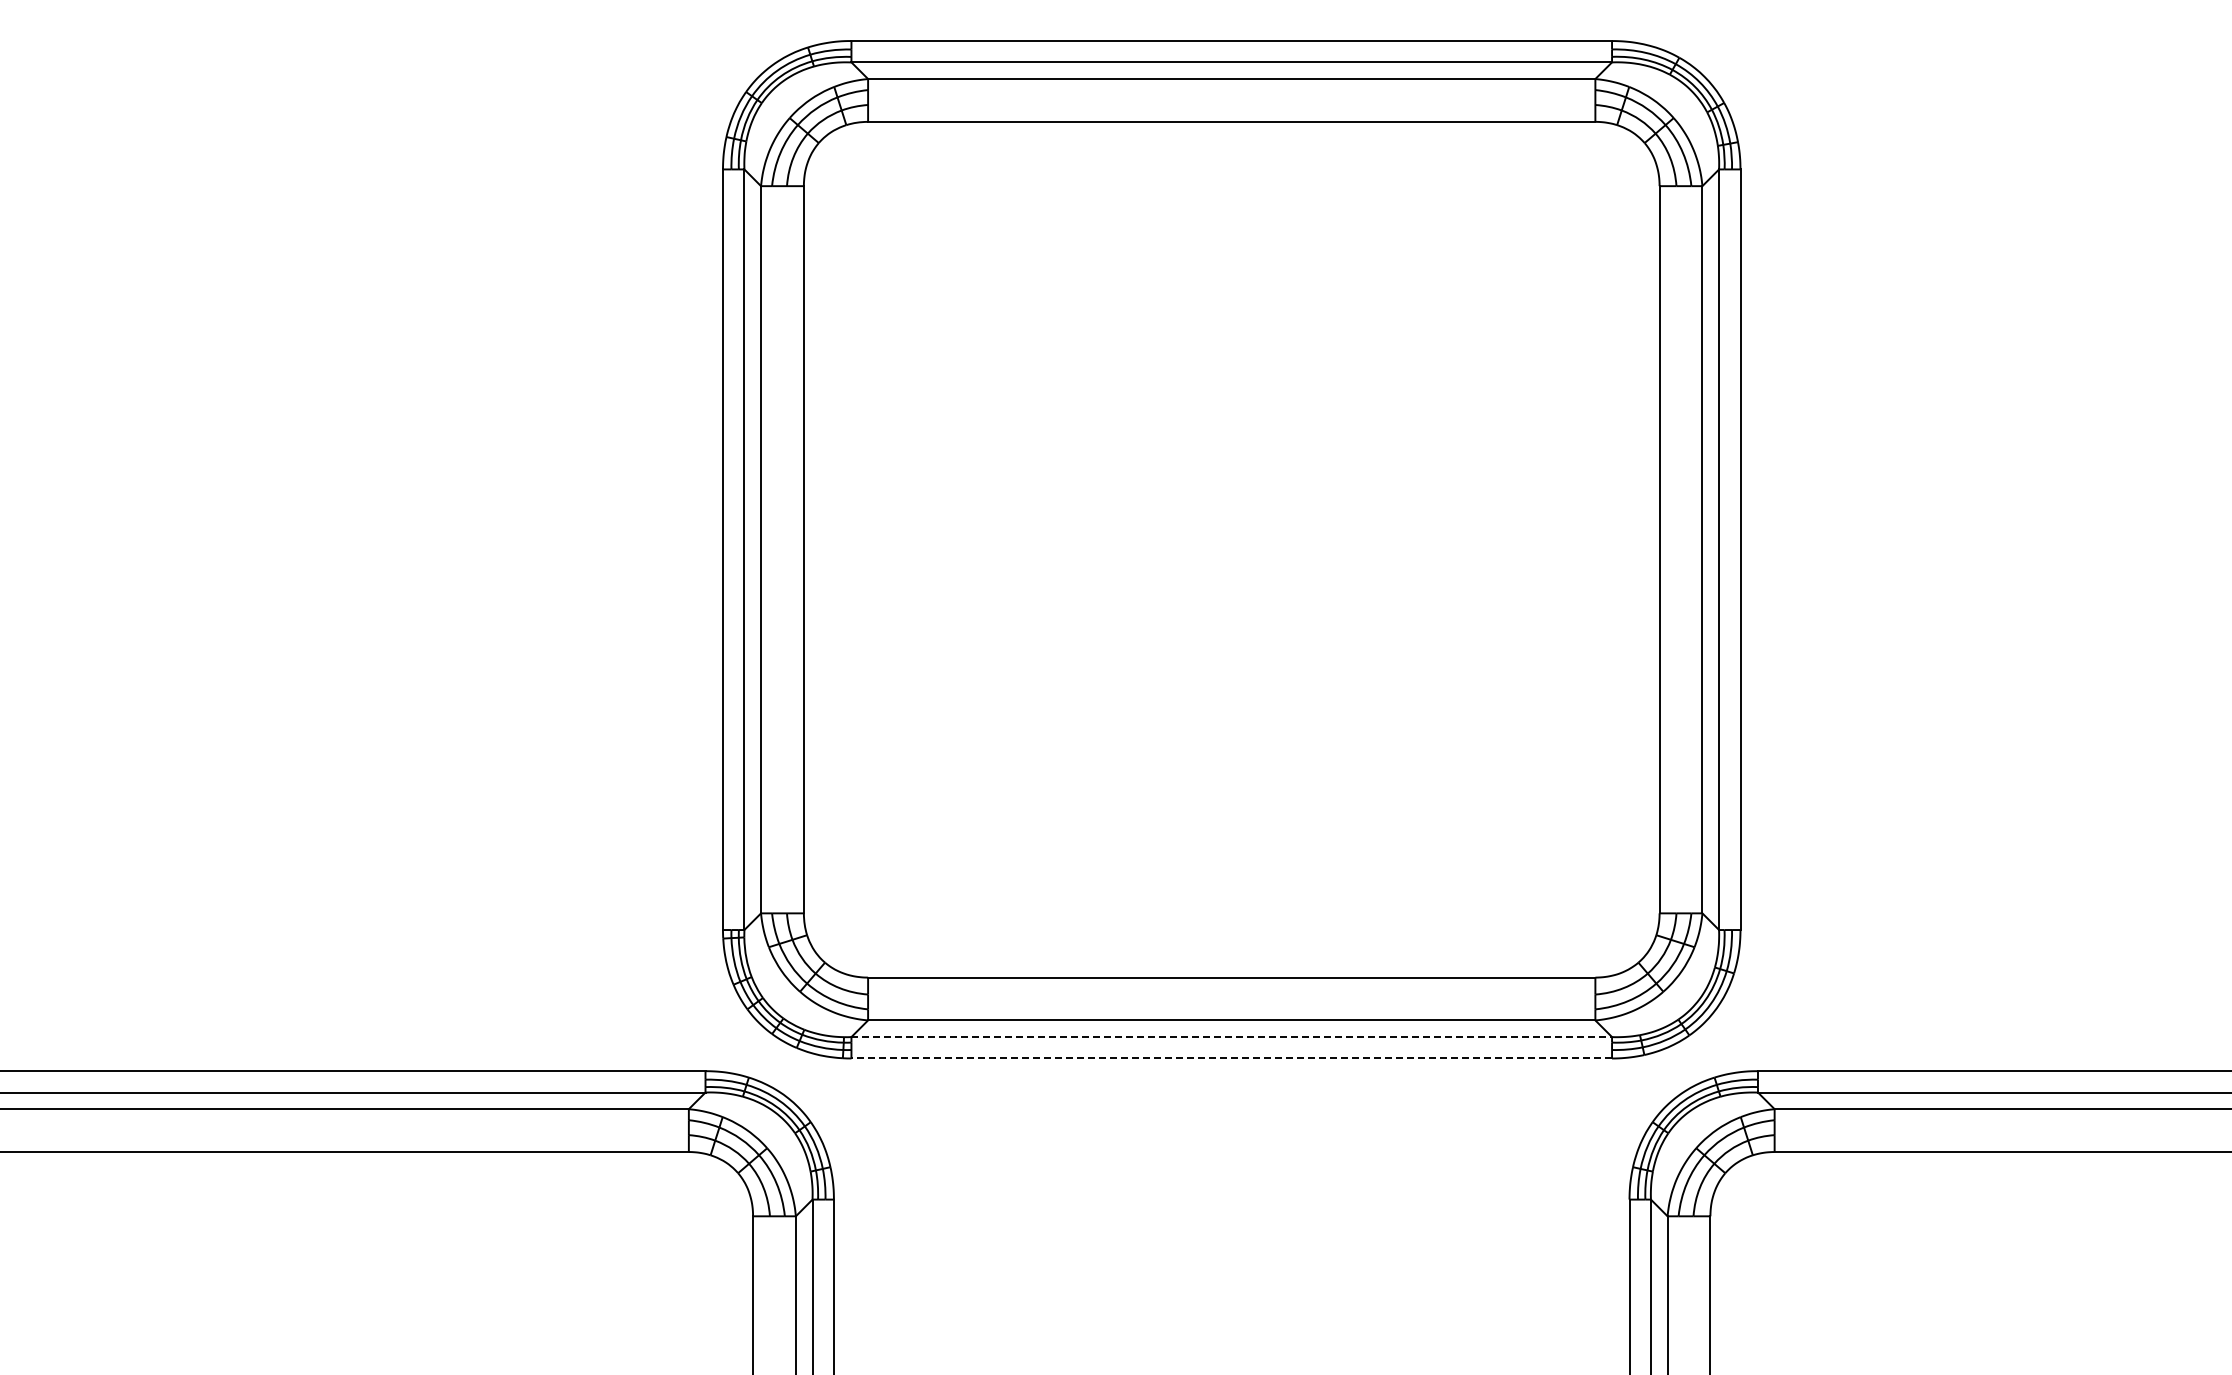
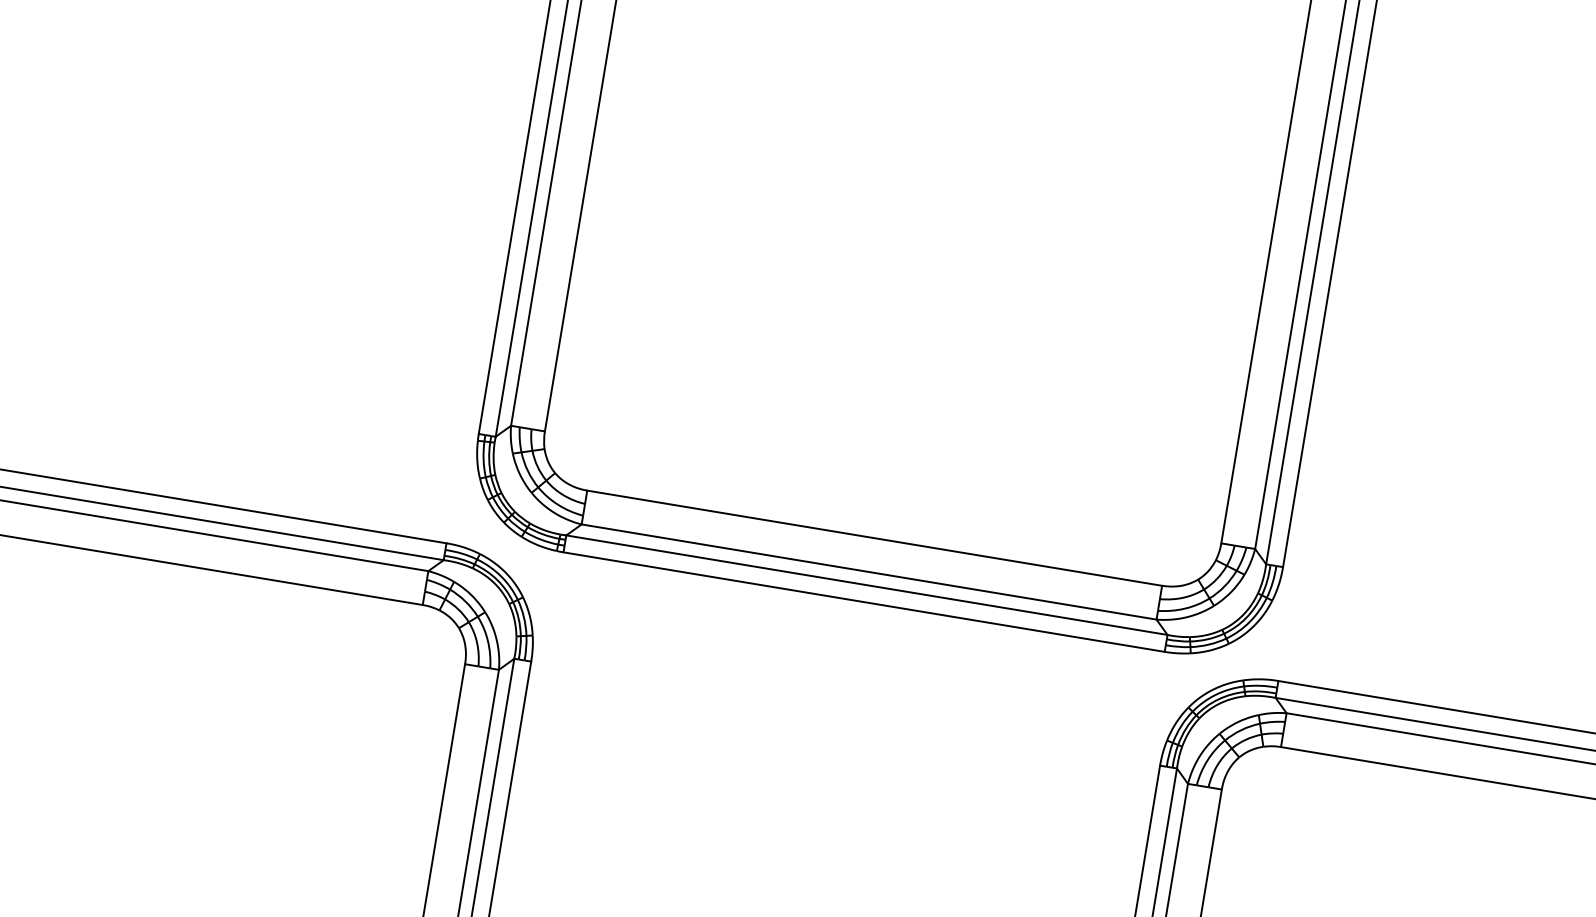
line: (1232, 1037) -> (867, 585), dashed -> solid
line: (1231, 1058) -> (863, 602), dashed -> solid

